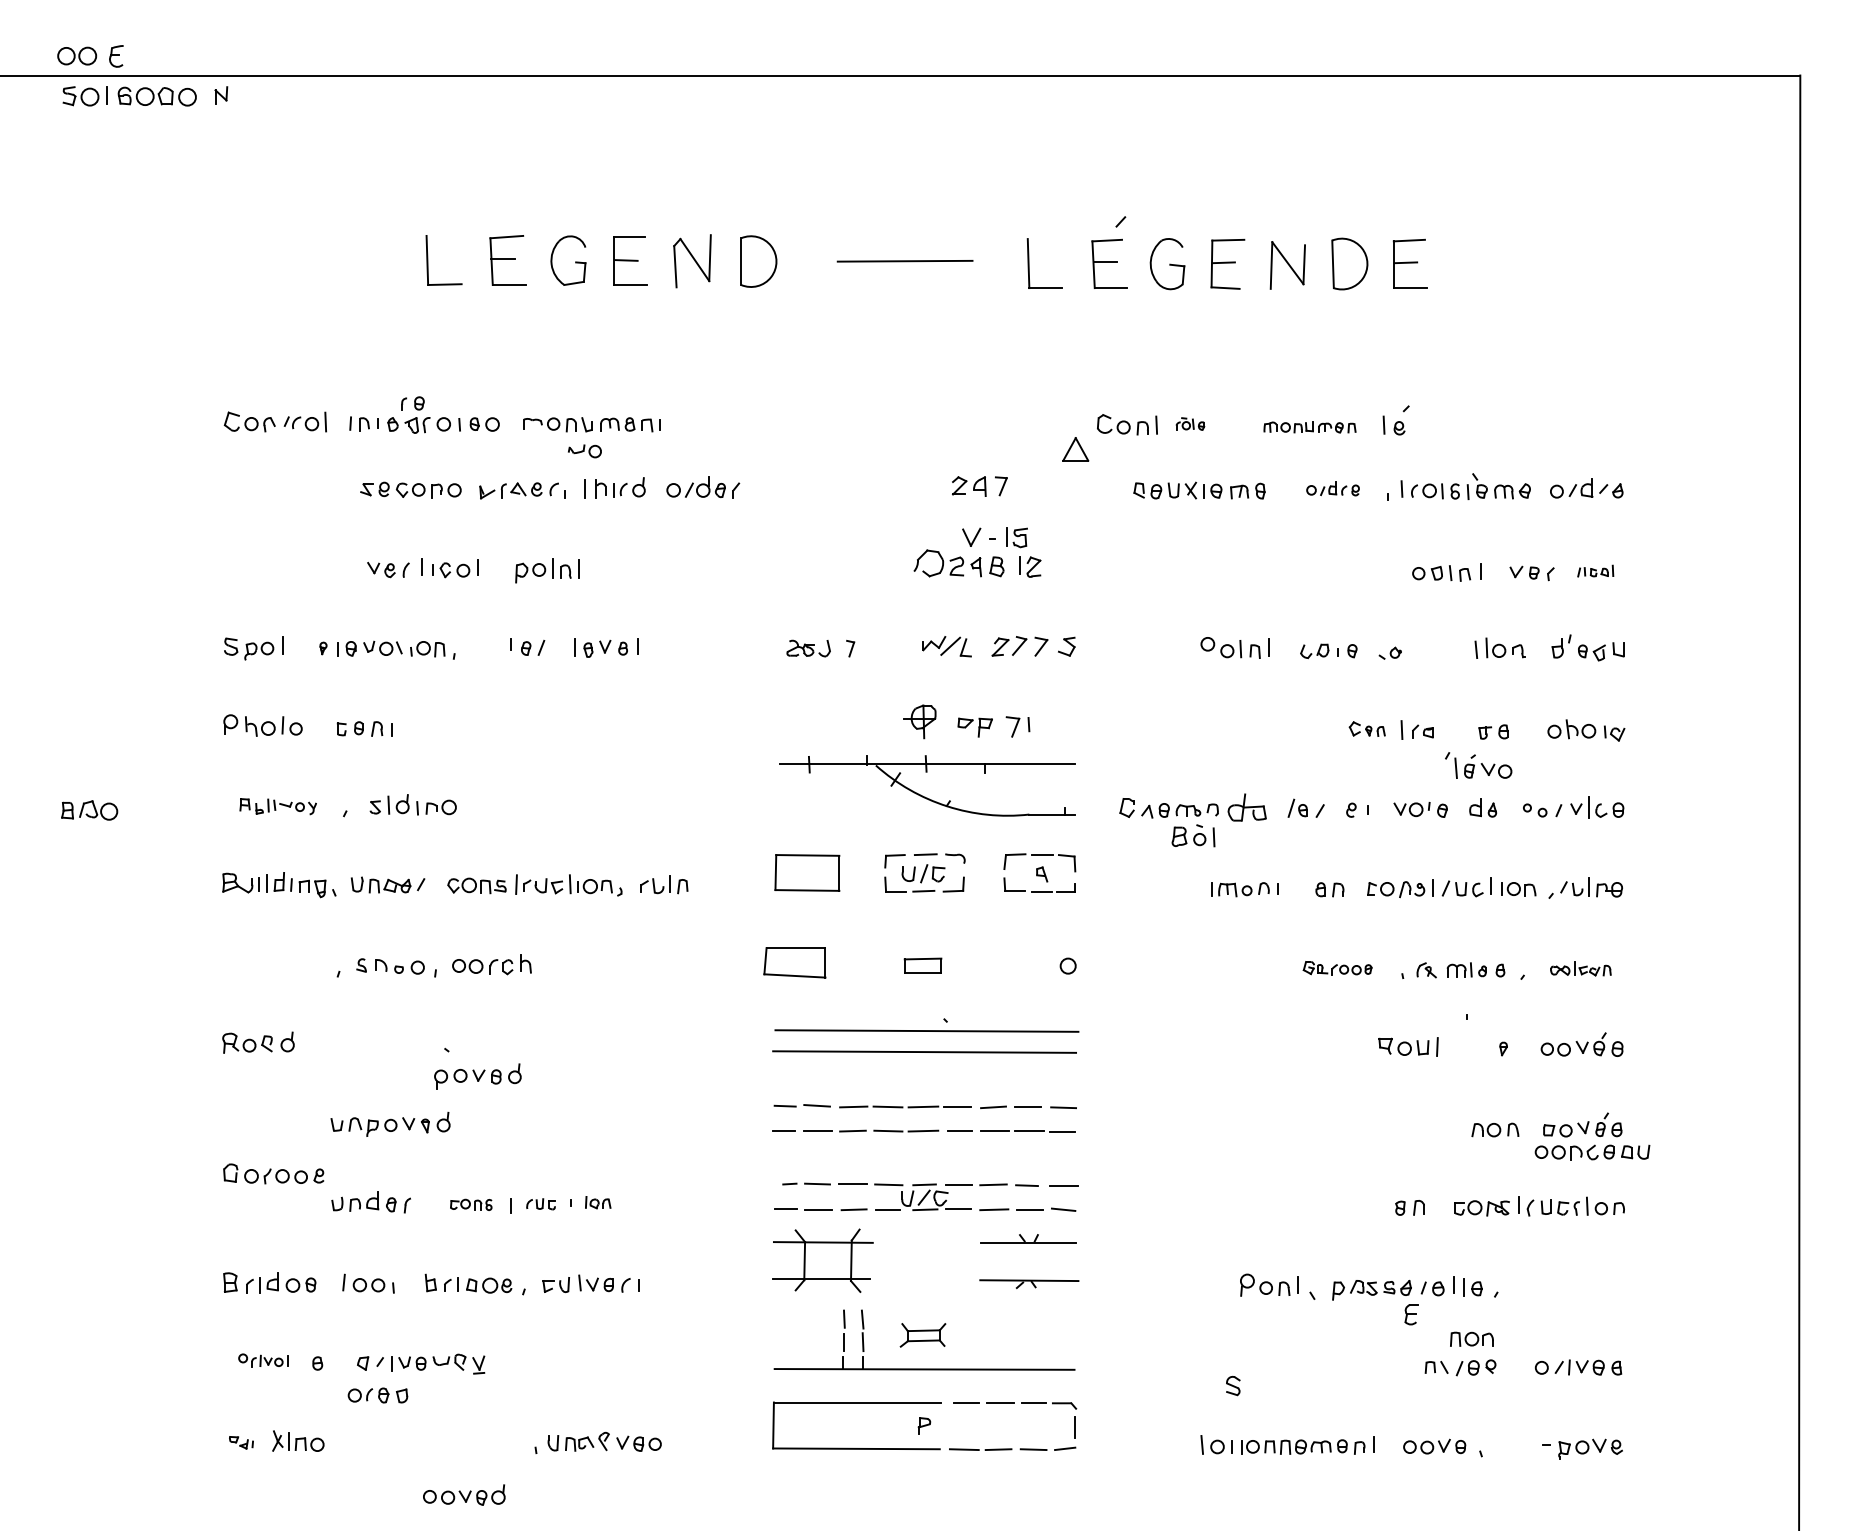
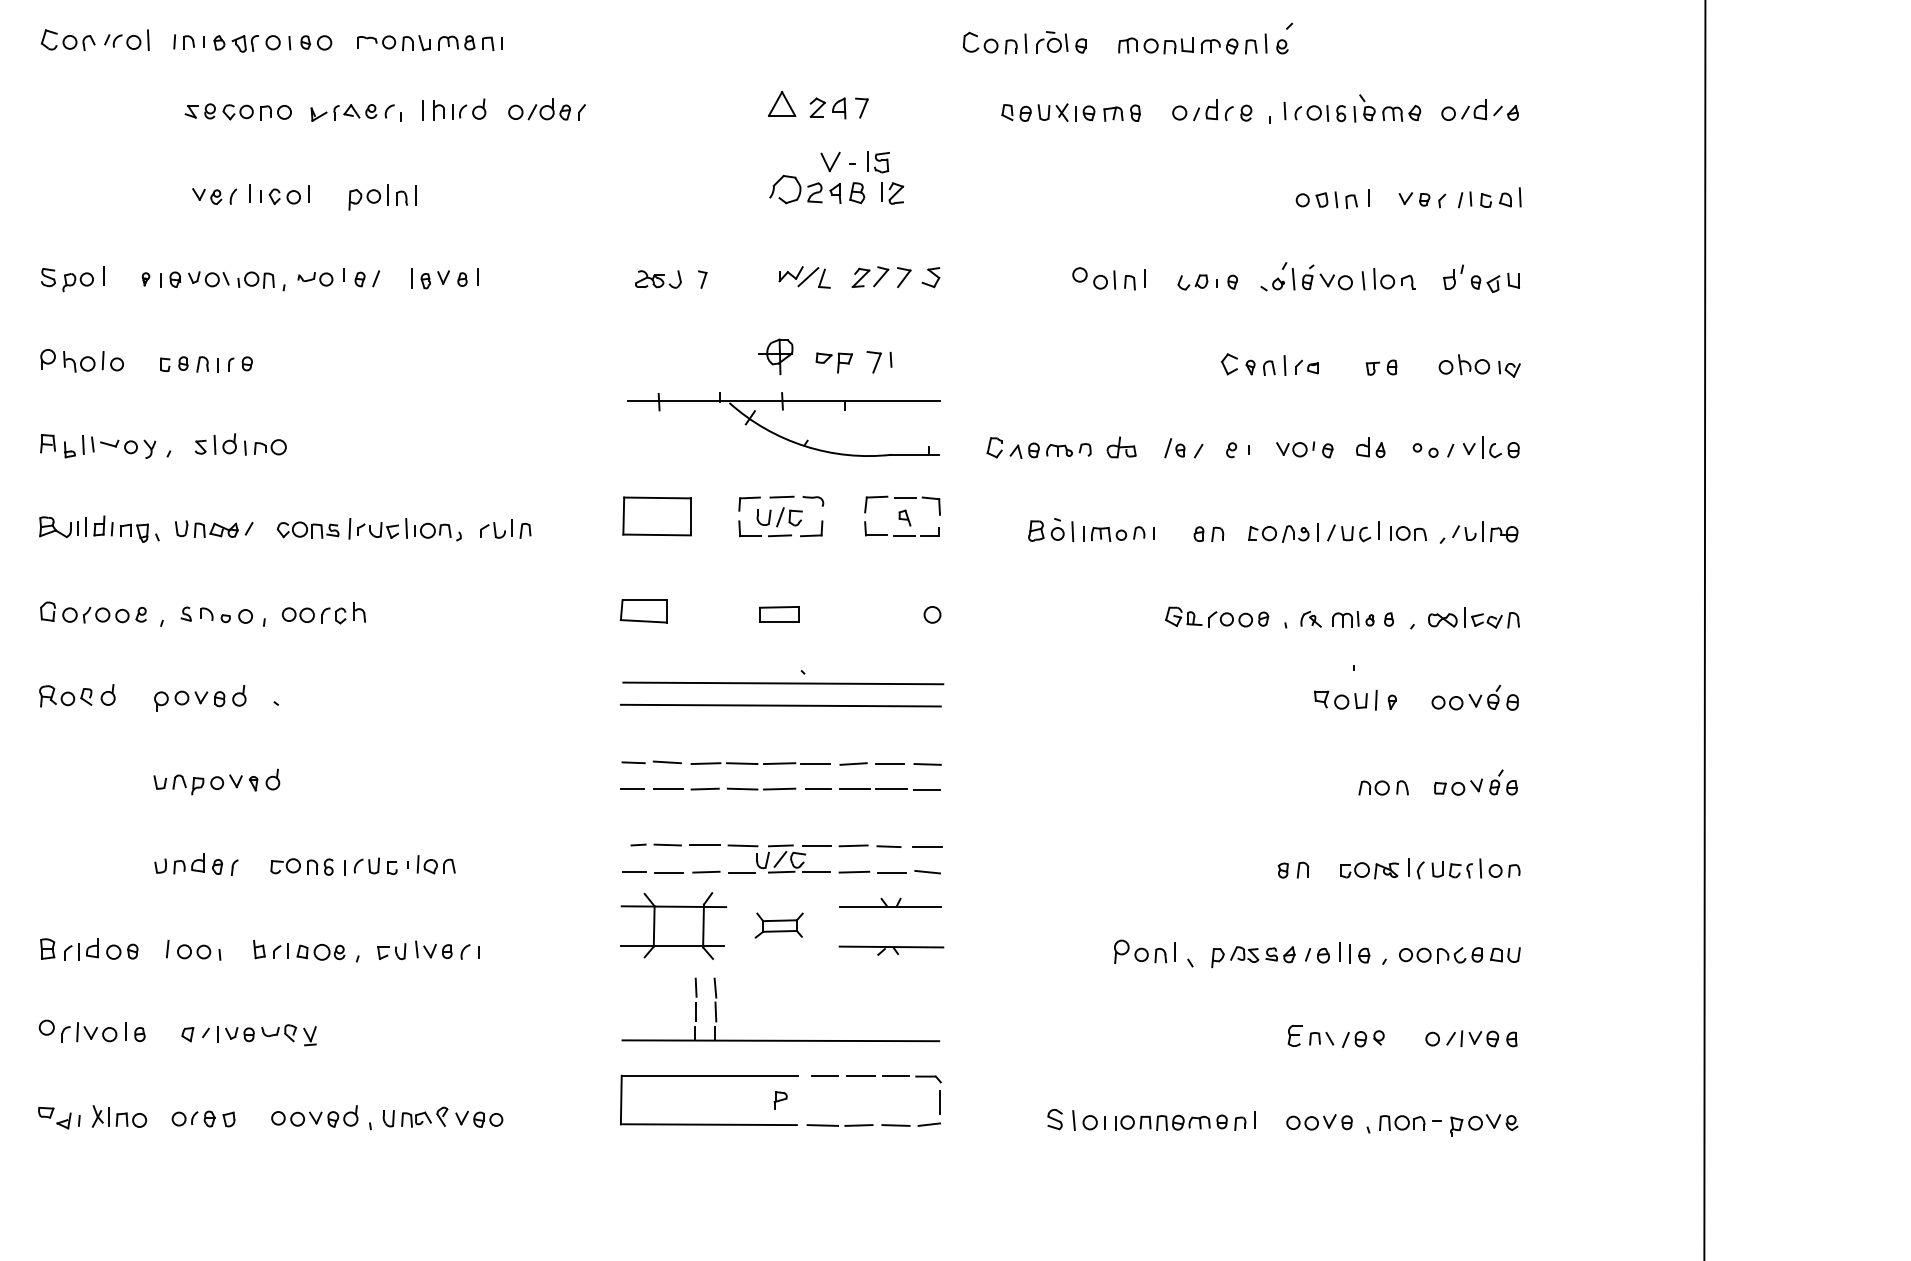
part: (412, 403) -> (240, 363), moved
part: (1190, 423) -> (1061, 41), size x1.67
part: (1309, 427) -> (1187, 46), size x1.43
part: (1075, 449) -> (781, 104), moved
part: (584, 451) -> (315, 279), moved
part: (1332, 488) -> (1211, 110), size x1.43
part: (1595, 570) -> (1489, 197), size x1.67
part: (1367, 728) -> (1248, 363), size x1.43
part: (1478, 765) -> (1317, 276), moved
part: (278, 806) -> (98, 446), size x1.43
part: (1247, 807) -> (1121, 447), size x0.71
part: (1193, 835) -> (1051, 529), moved
part: (794, 962) -> (643, 611), size x0.71
part: (1337, 967) -> (1216, 616), size x1.43
part: (1580, 968) -> (1473, 617), size x1.43
part: (1408, 1046) -> (1345, 699), moved
part: (477, 1076) -> (199, 698), moved
part: (1592, 1152) -> (1459, 955), moved
part: (273, 1173) -> (93, 612), moved
part: (597, 1202) -> (435, 864), size x1.43
part: (471, 1204) -> (302, 866), size x1.43
part: (540, 1204) -> (375, 866), size x1.43
part: (1411, 1314) -> (1295, 1035), moved
part: (922, 1335) -> (778, 925), moved
part: (1471, 1338) -> (1401, 1122), moved
part: (263, 1360) -> (82, 1031), size x1.67
part: (1233, 1385) -> (1055, 1119), moved
part: (377, 1395) -> (203, 1119), moved
part: (241, 1442) -> (59, 1117), size x1.67
part: (464, 1494) -> (315, 1115), moved

